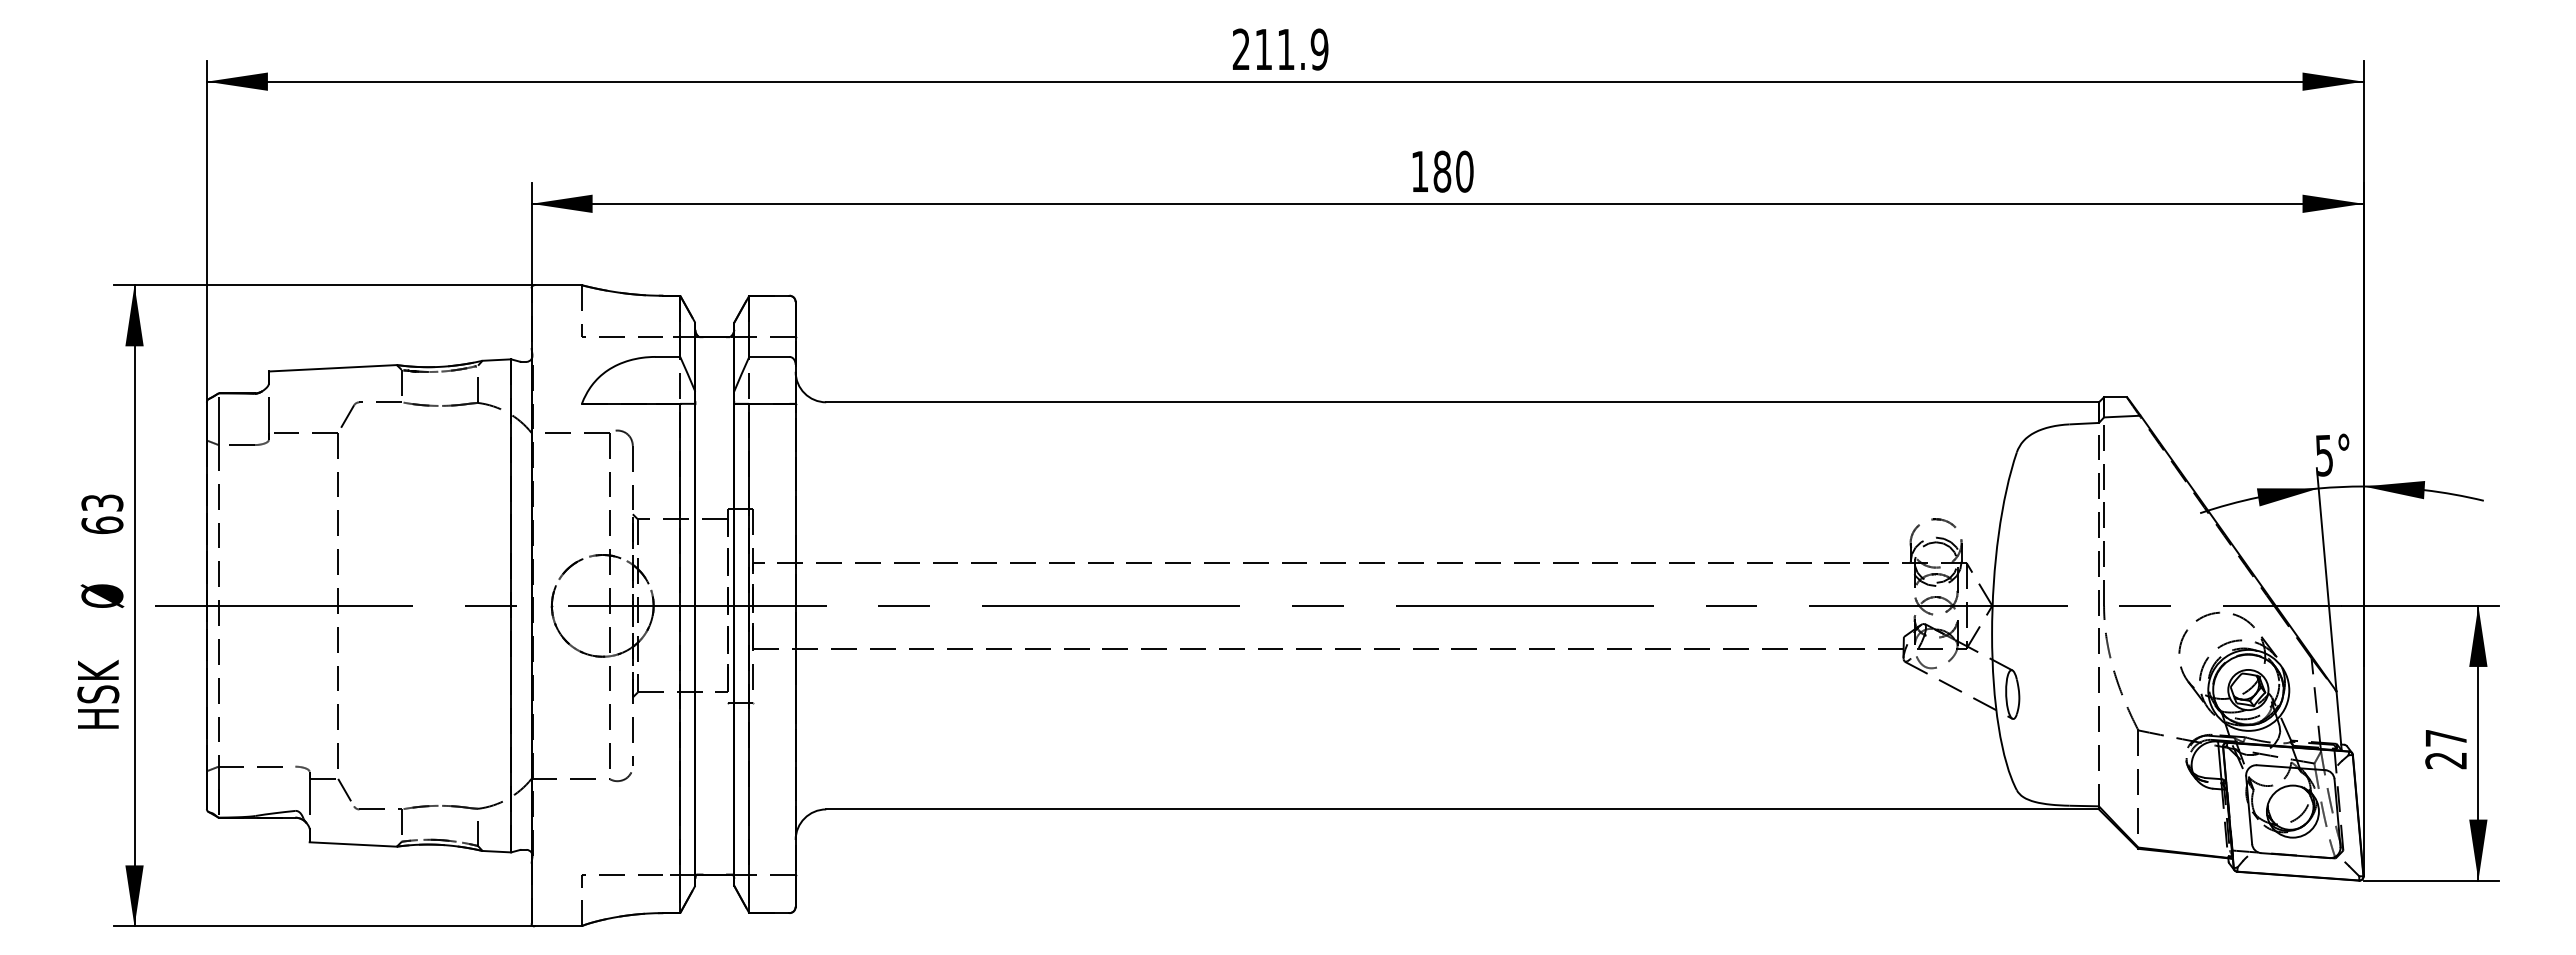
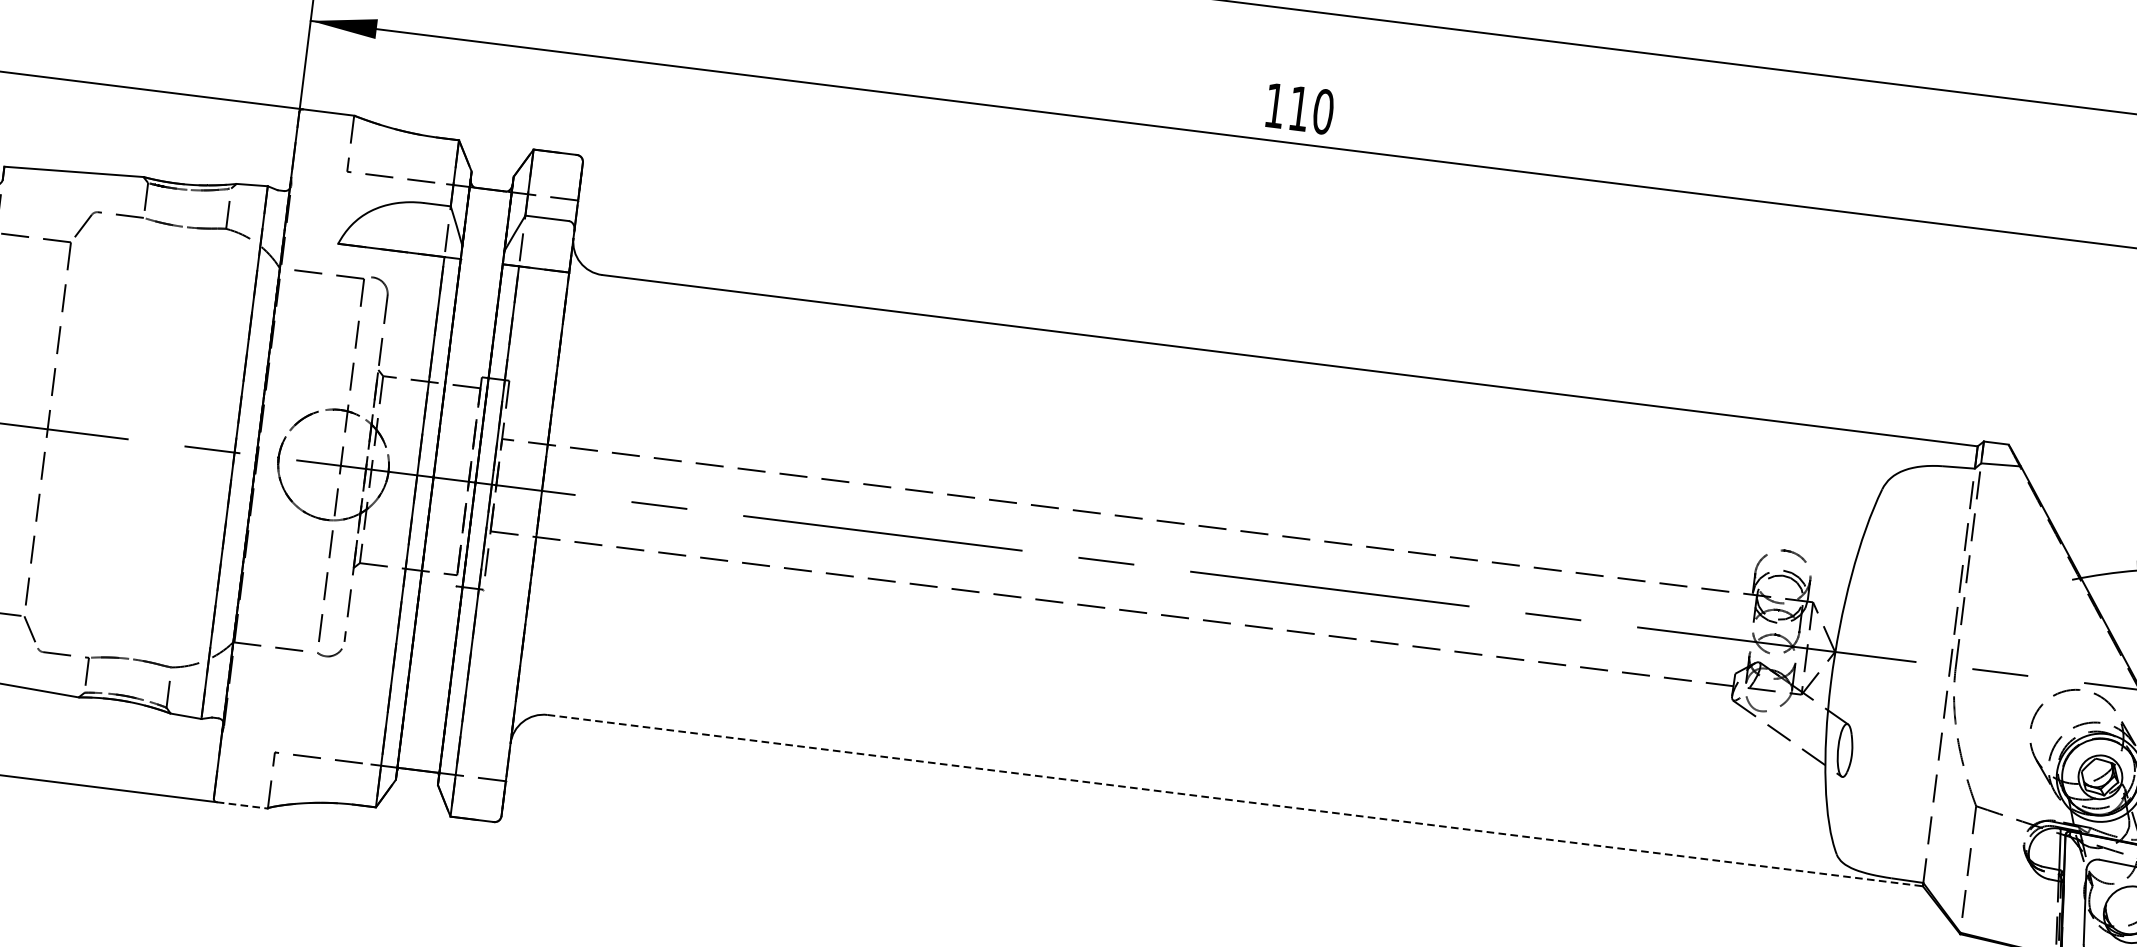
text: (1442, 171) -> (1299, 108), 180 -> 110
line: (1463, 809) -> (1236, 800), solid -> dashed
line: (558, 926) -> (242, 805), solid -> dashed

